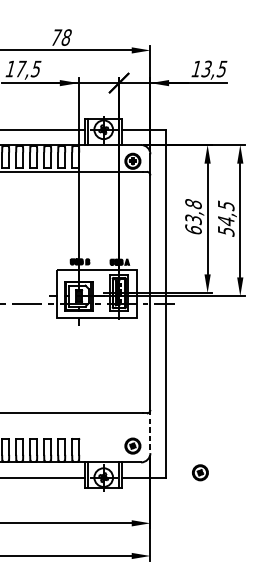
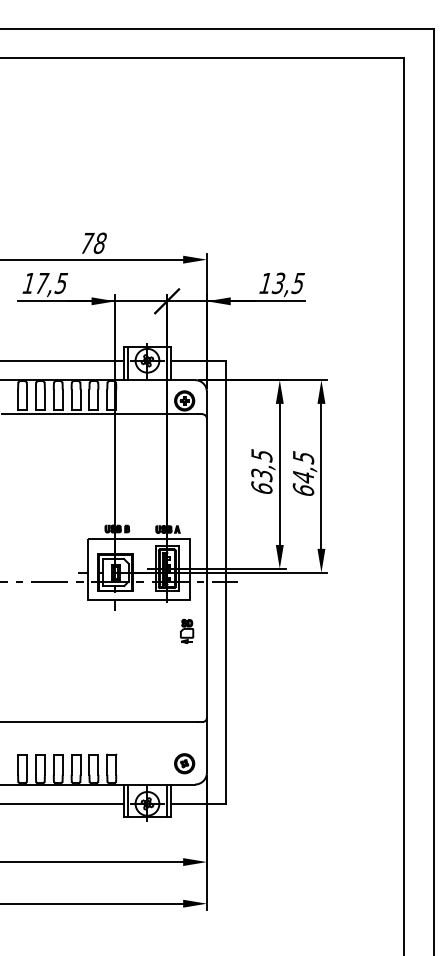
text: (193, 204) -> (261, 455), 63,8 -> 63,5
text: (226, 231) -> (303, 490), 54,5 -> 64,5
part: (135, 341) -> (187, 630), added
line: (150, 431) -> (206, 745), dashed -> solid
part: (200, 472) -> (270, 797), removed

